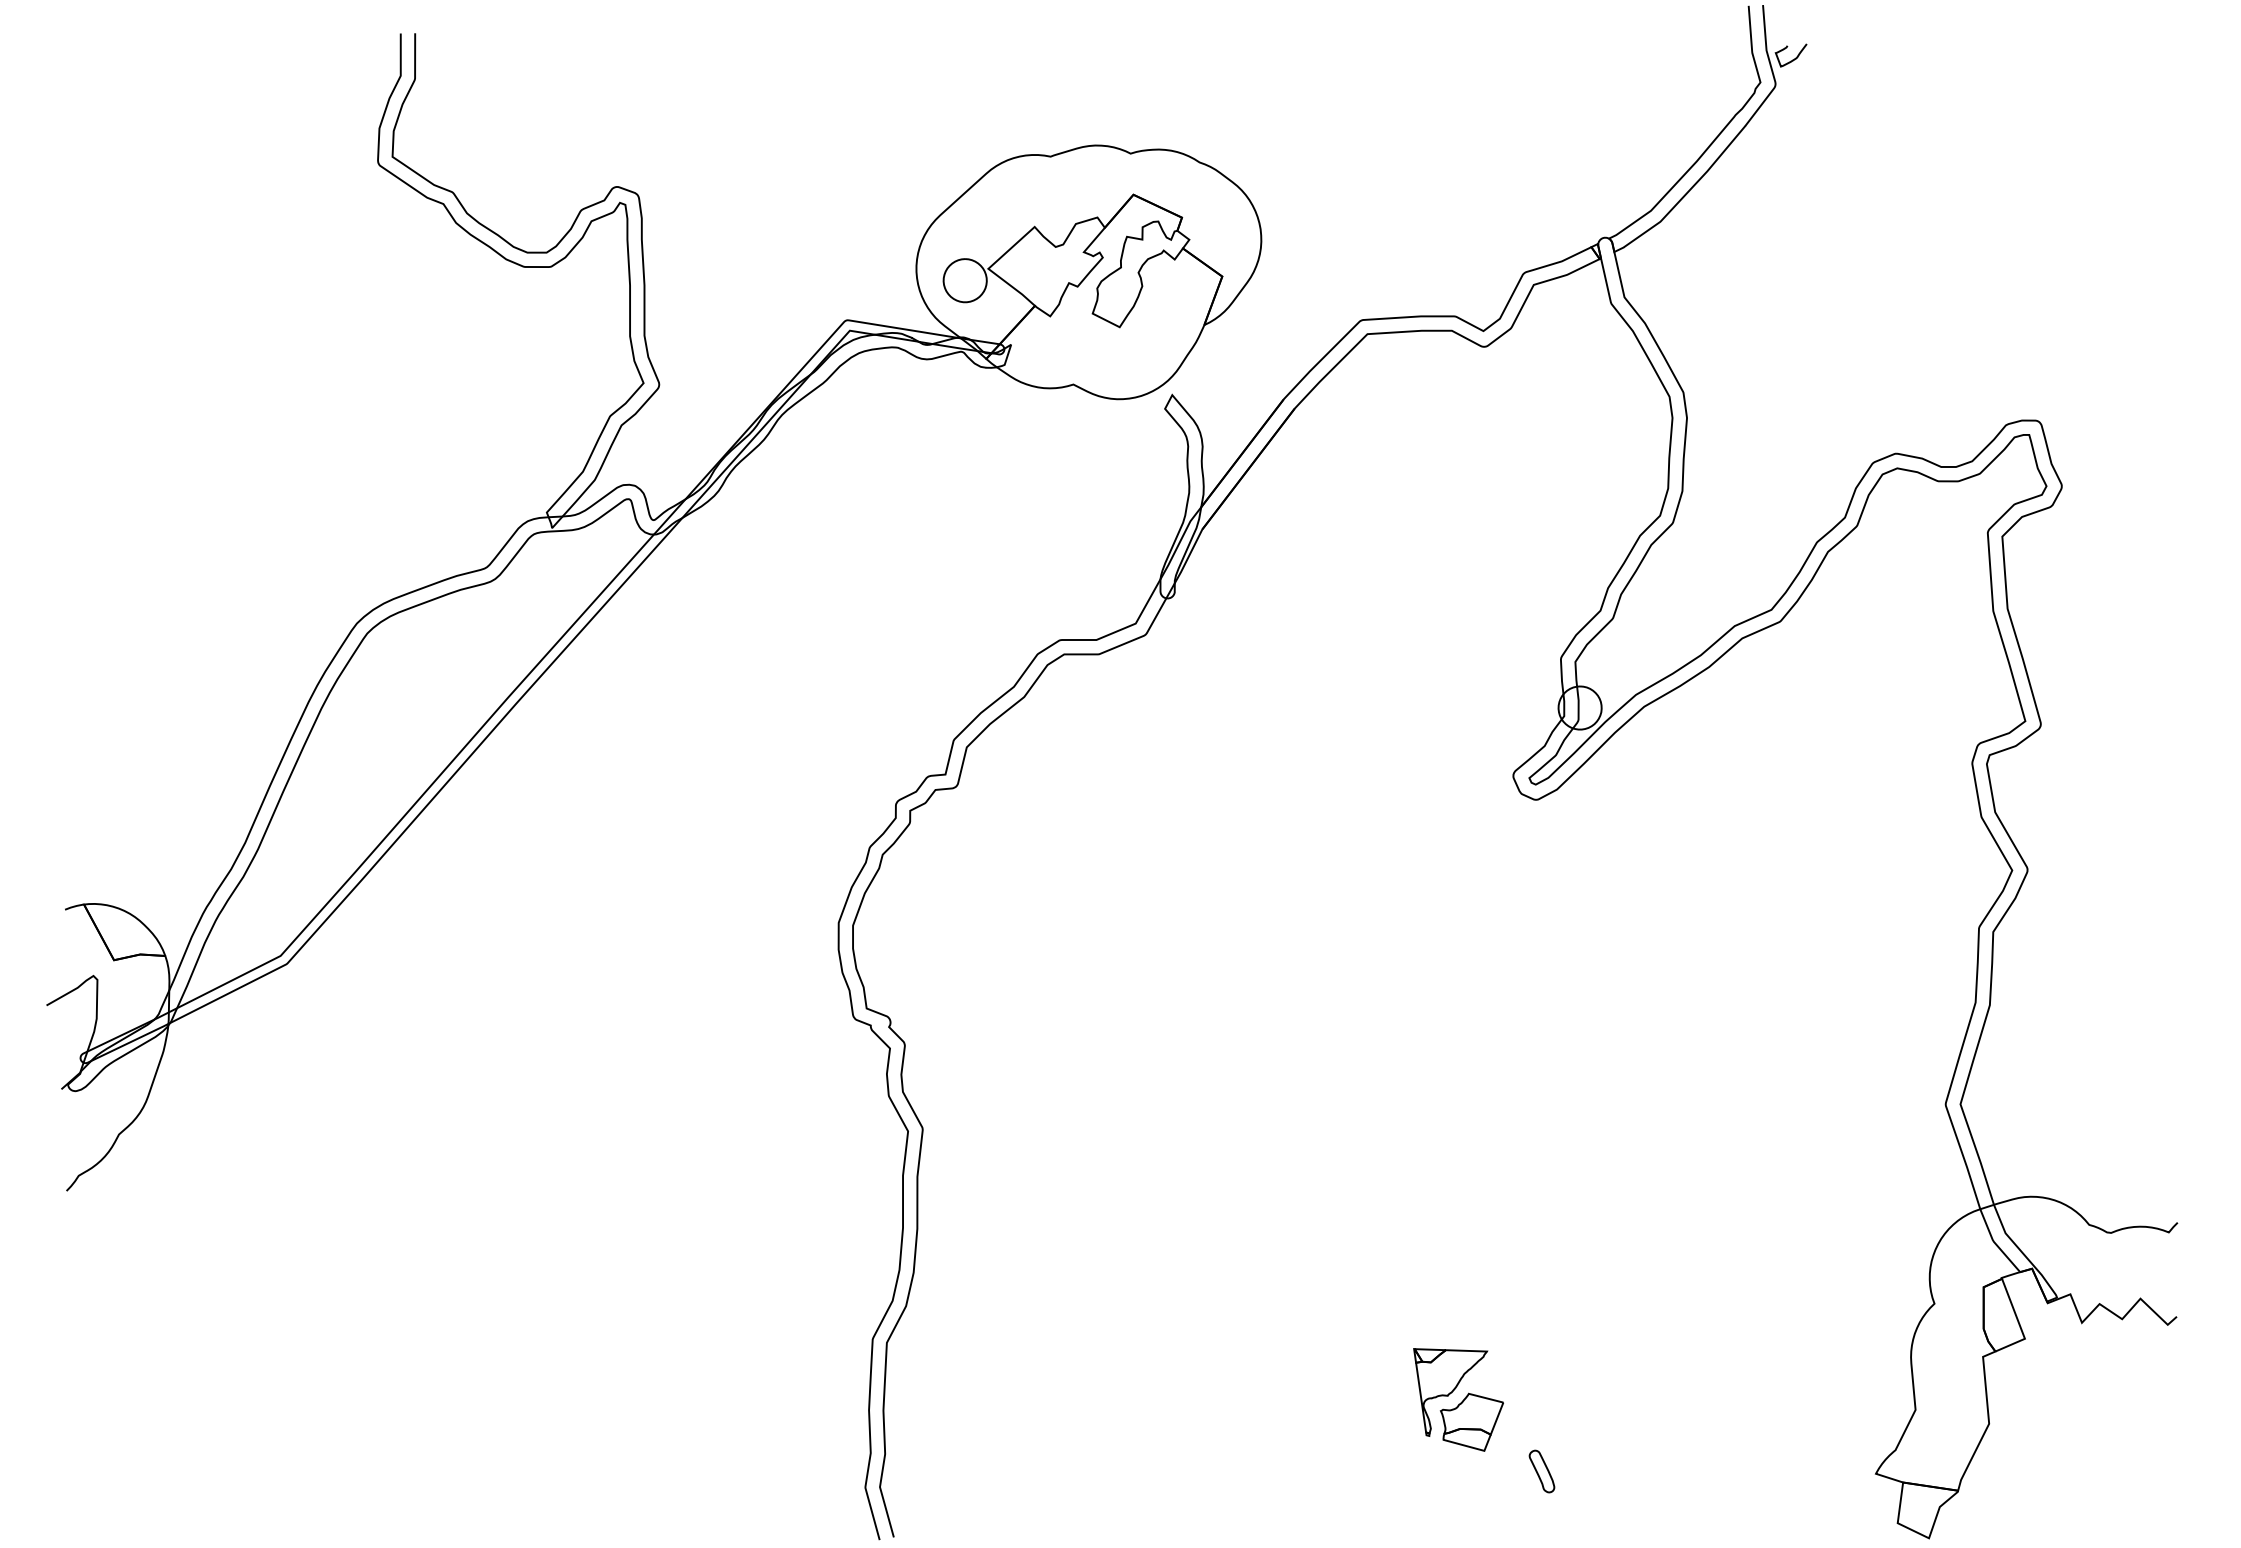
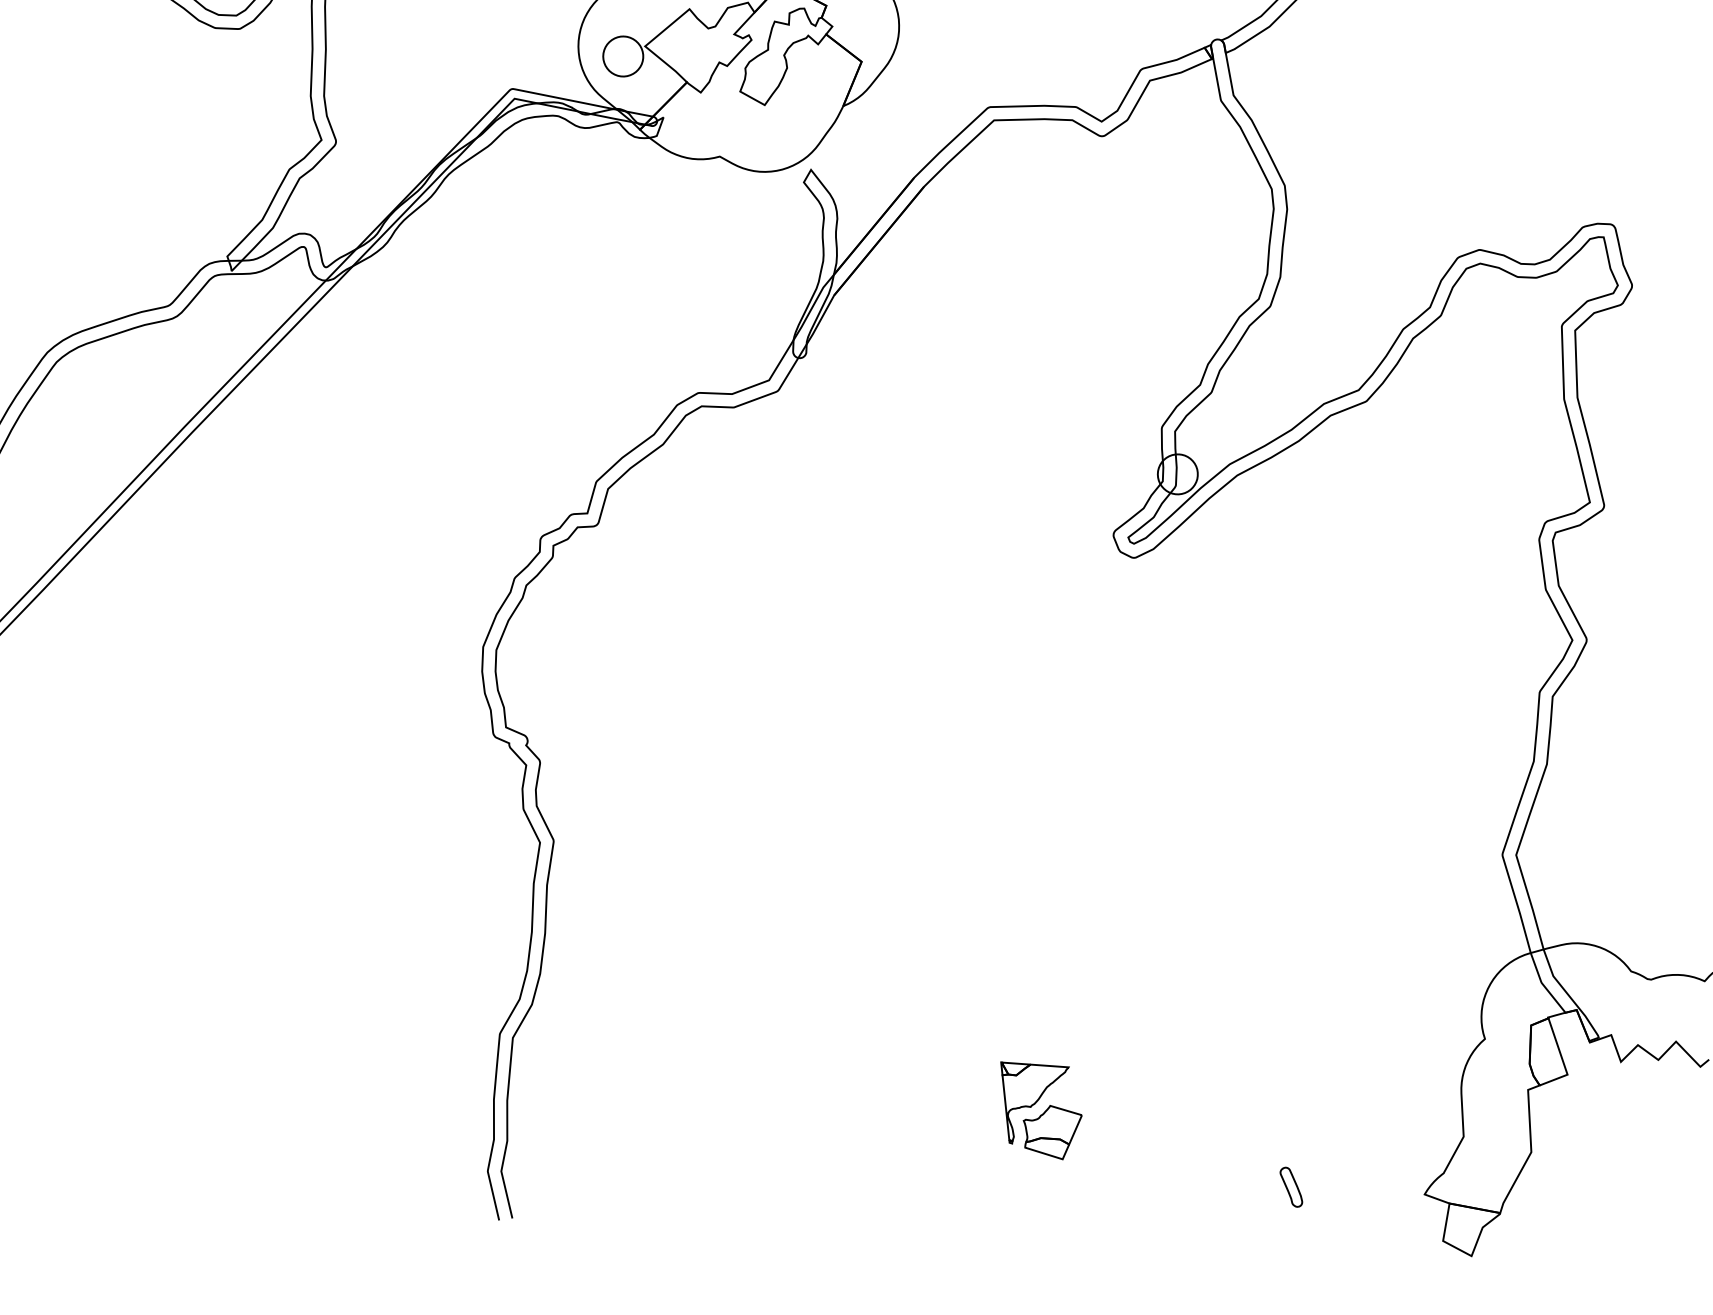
part: (1541, 1471) -> (1290, 1187), moved

